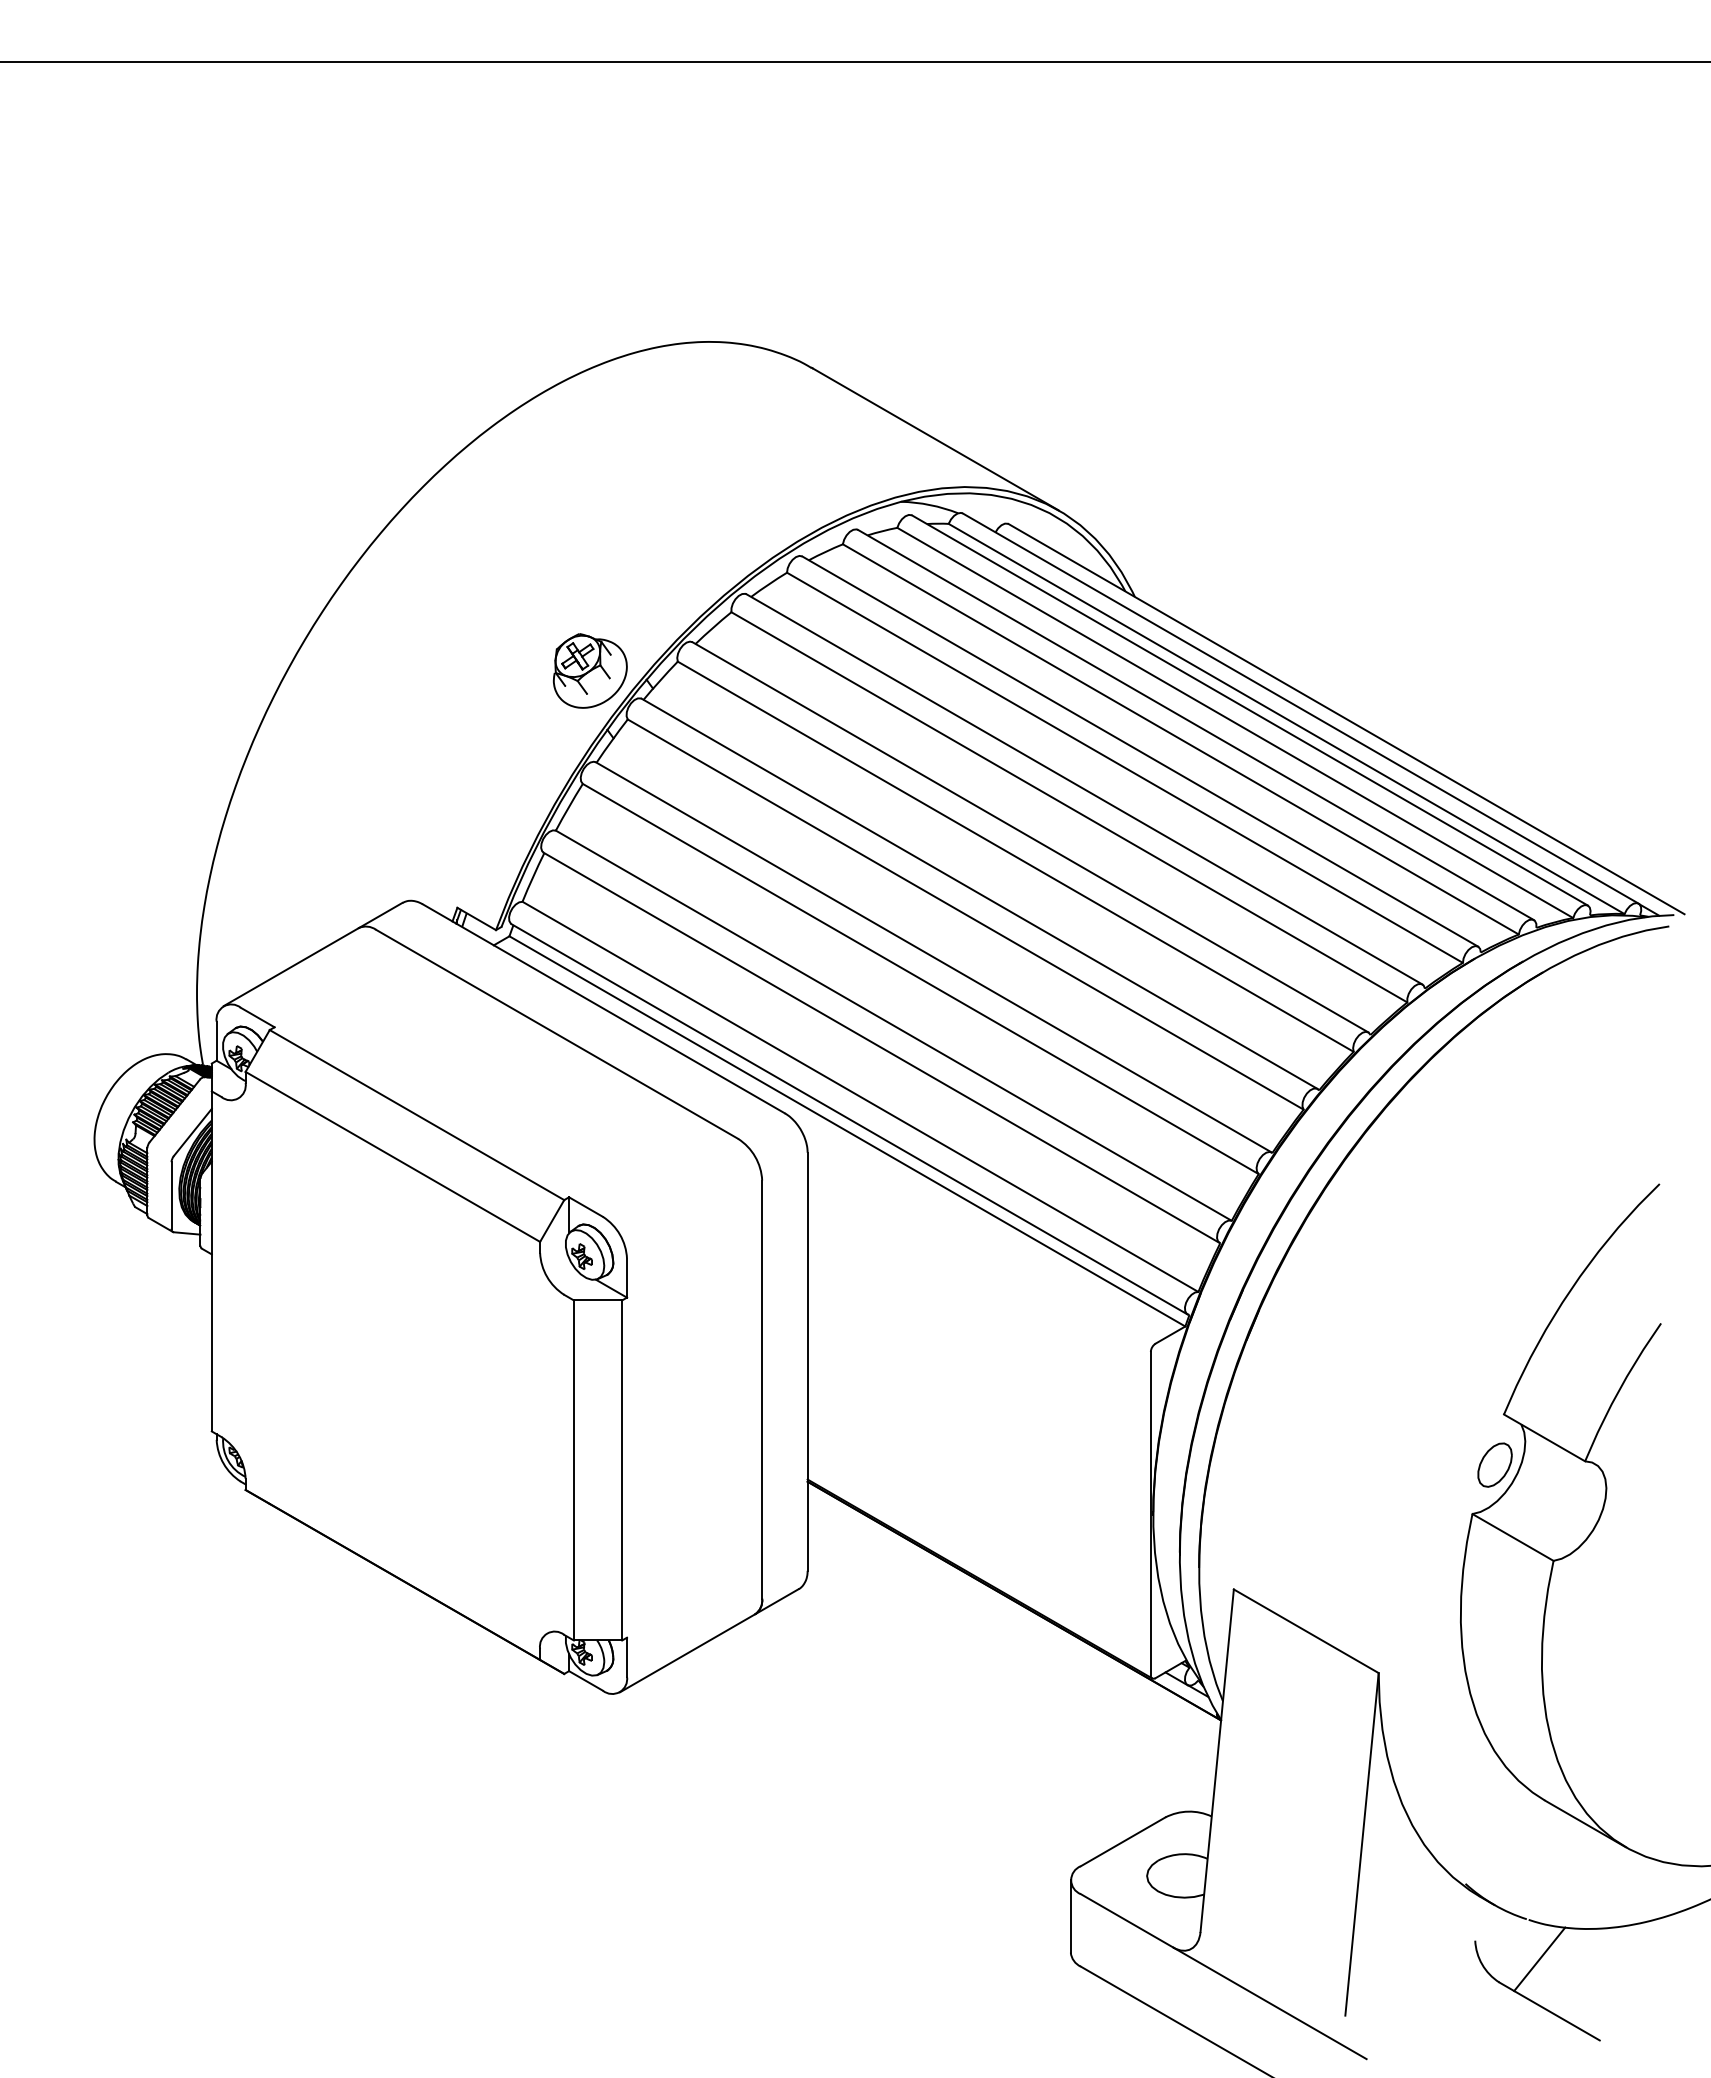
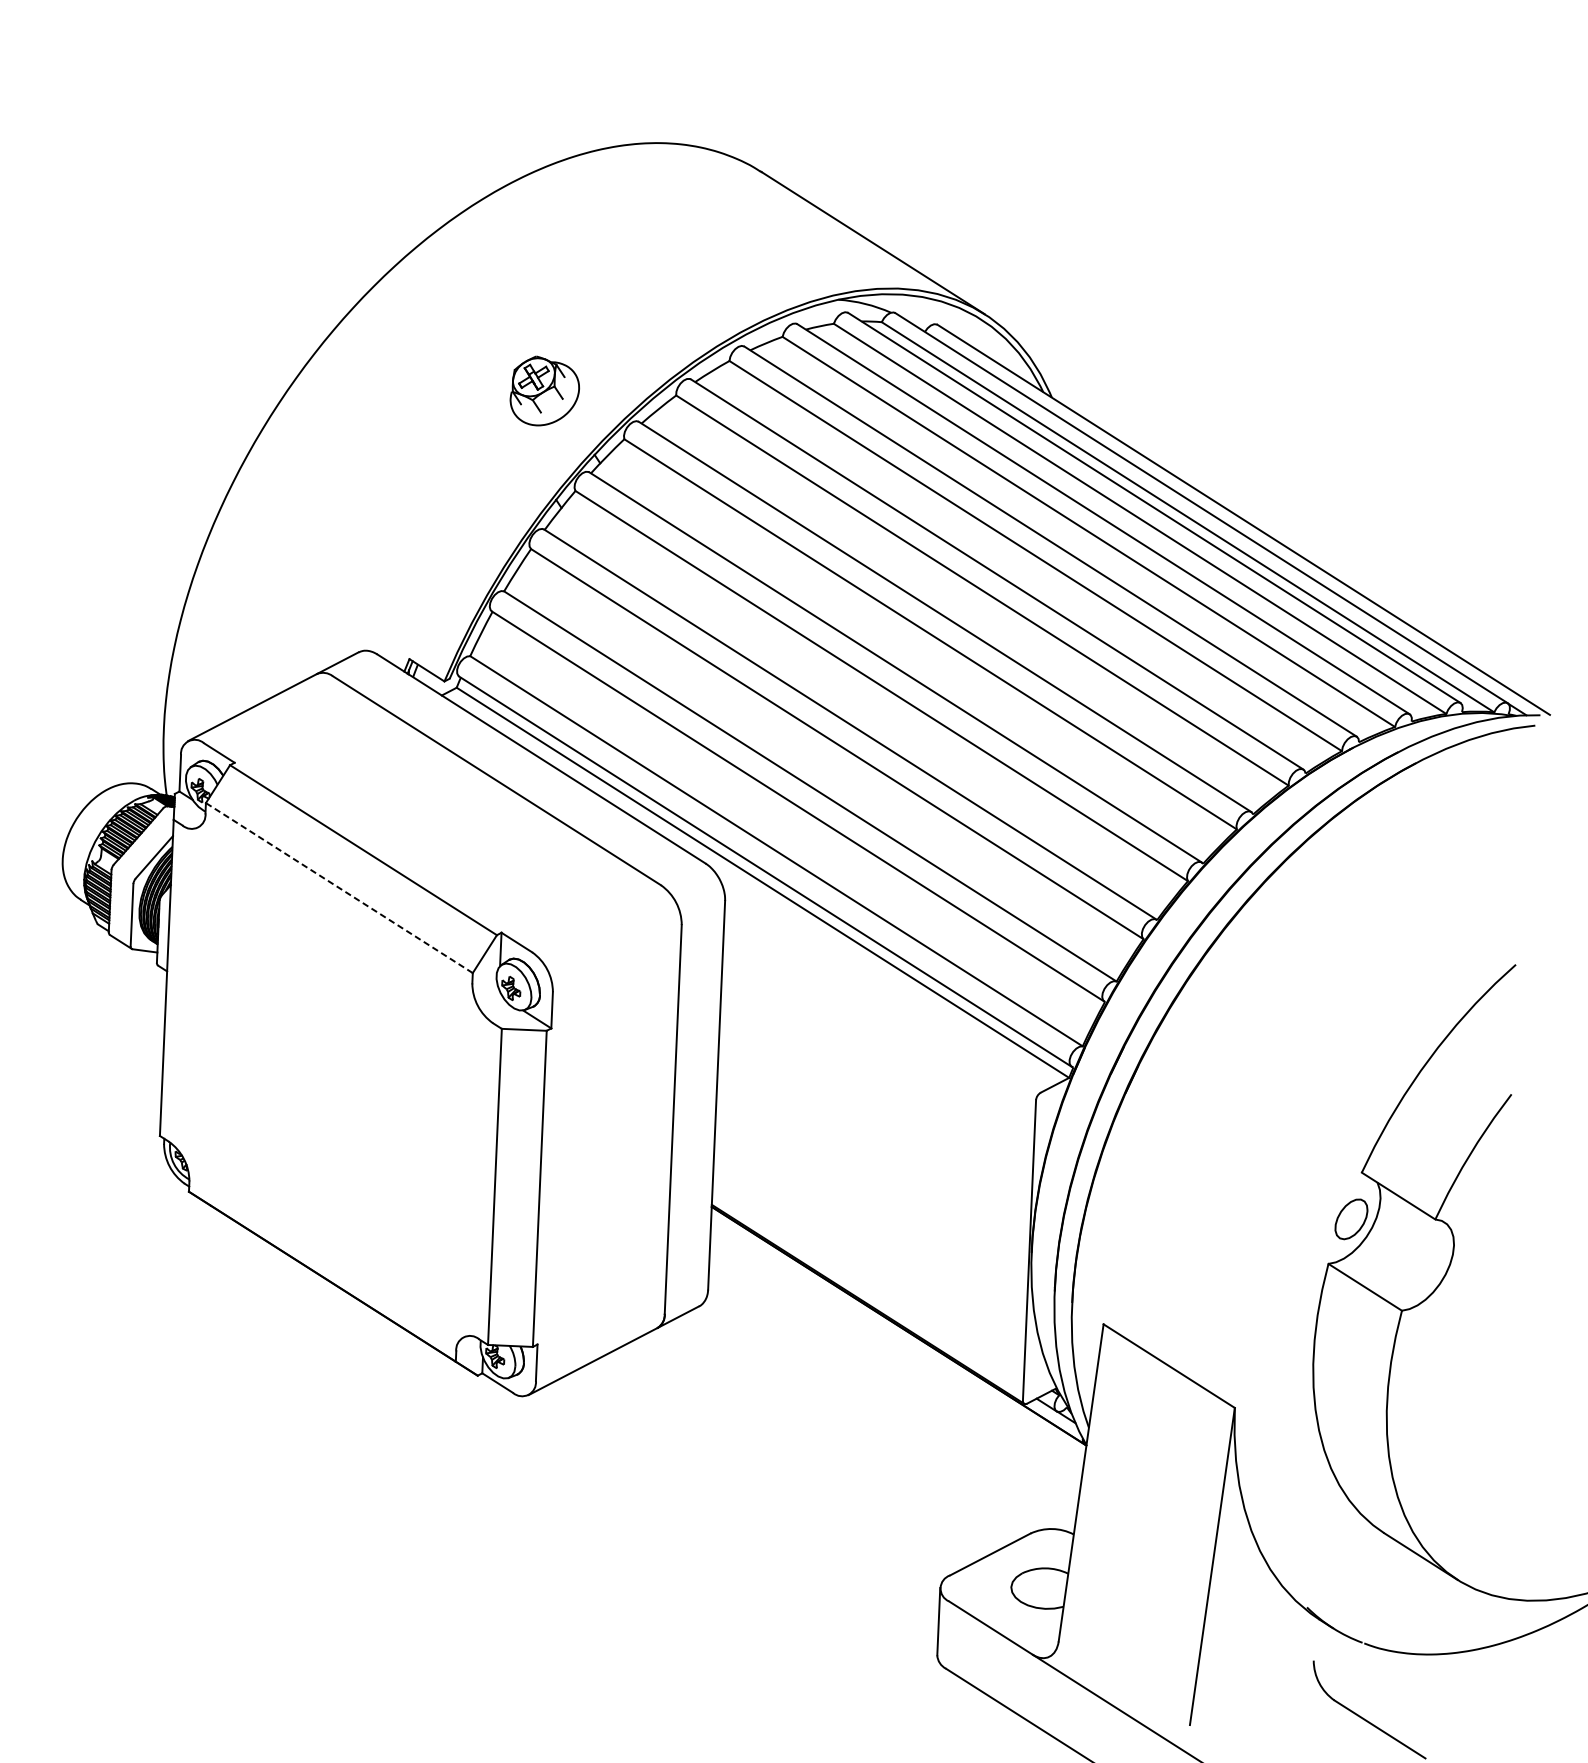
part: (590, 670) -> (545, 390), moved
line: (392, 1156) -> (339, 887), solid -> dashed
line: (1539, 1959) -> (1372, 1680), removed

